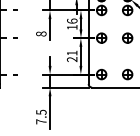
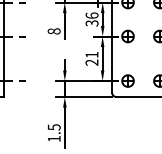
text: (72, 27) -> (92, 23), 16 -> 36
text: (41, 121) -> (54, 138), 7.5 -> 1.5

